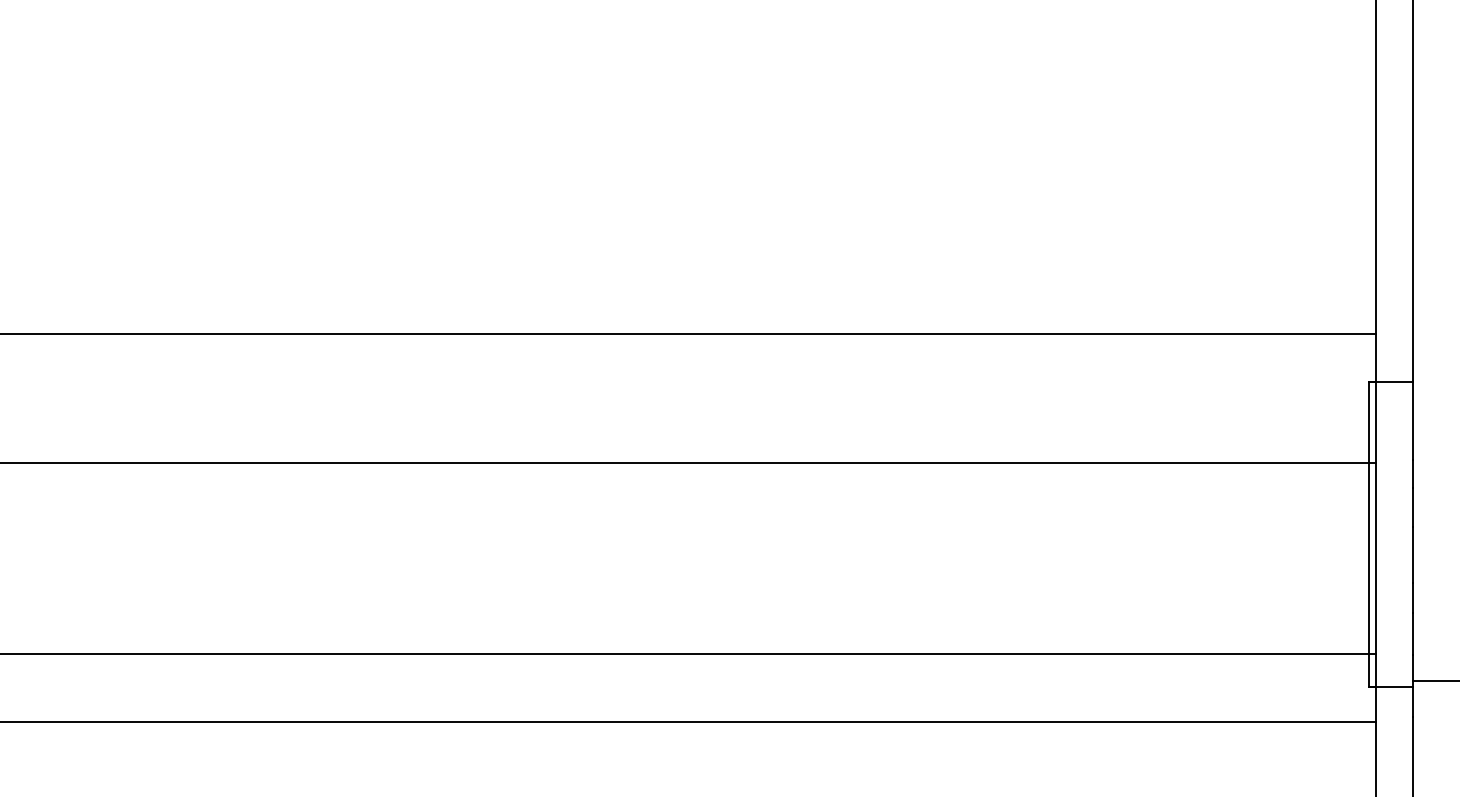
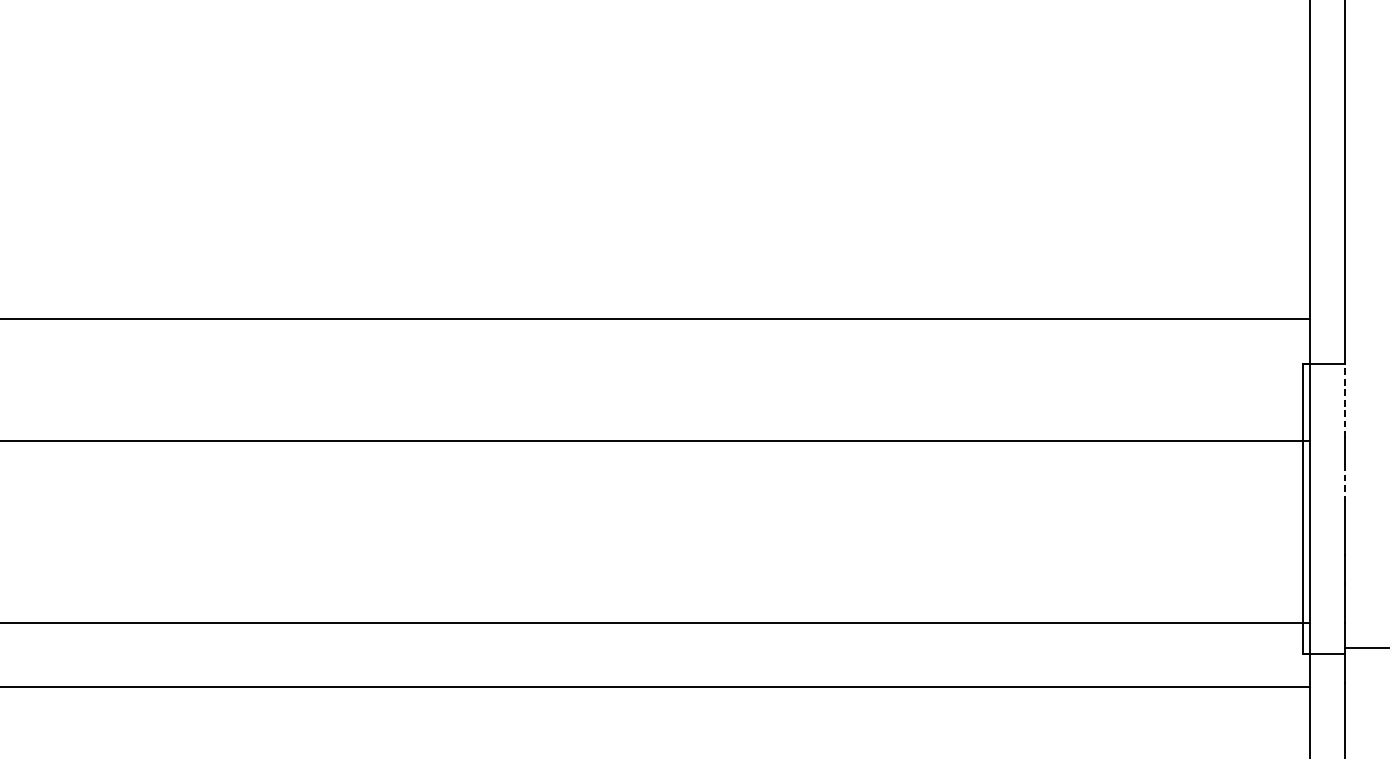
line: (1412, 420) -> (1344, 400), solid -> dashed
line: (1412, 507) -> (1344, 483), solid -> dashed

